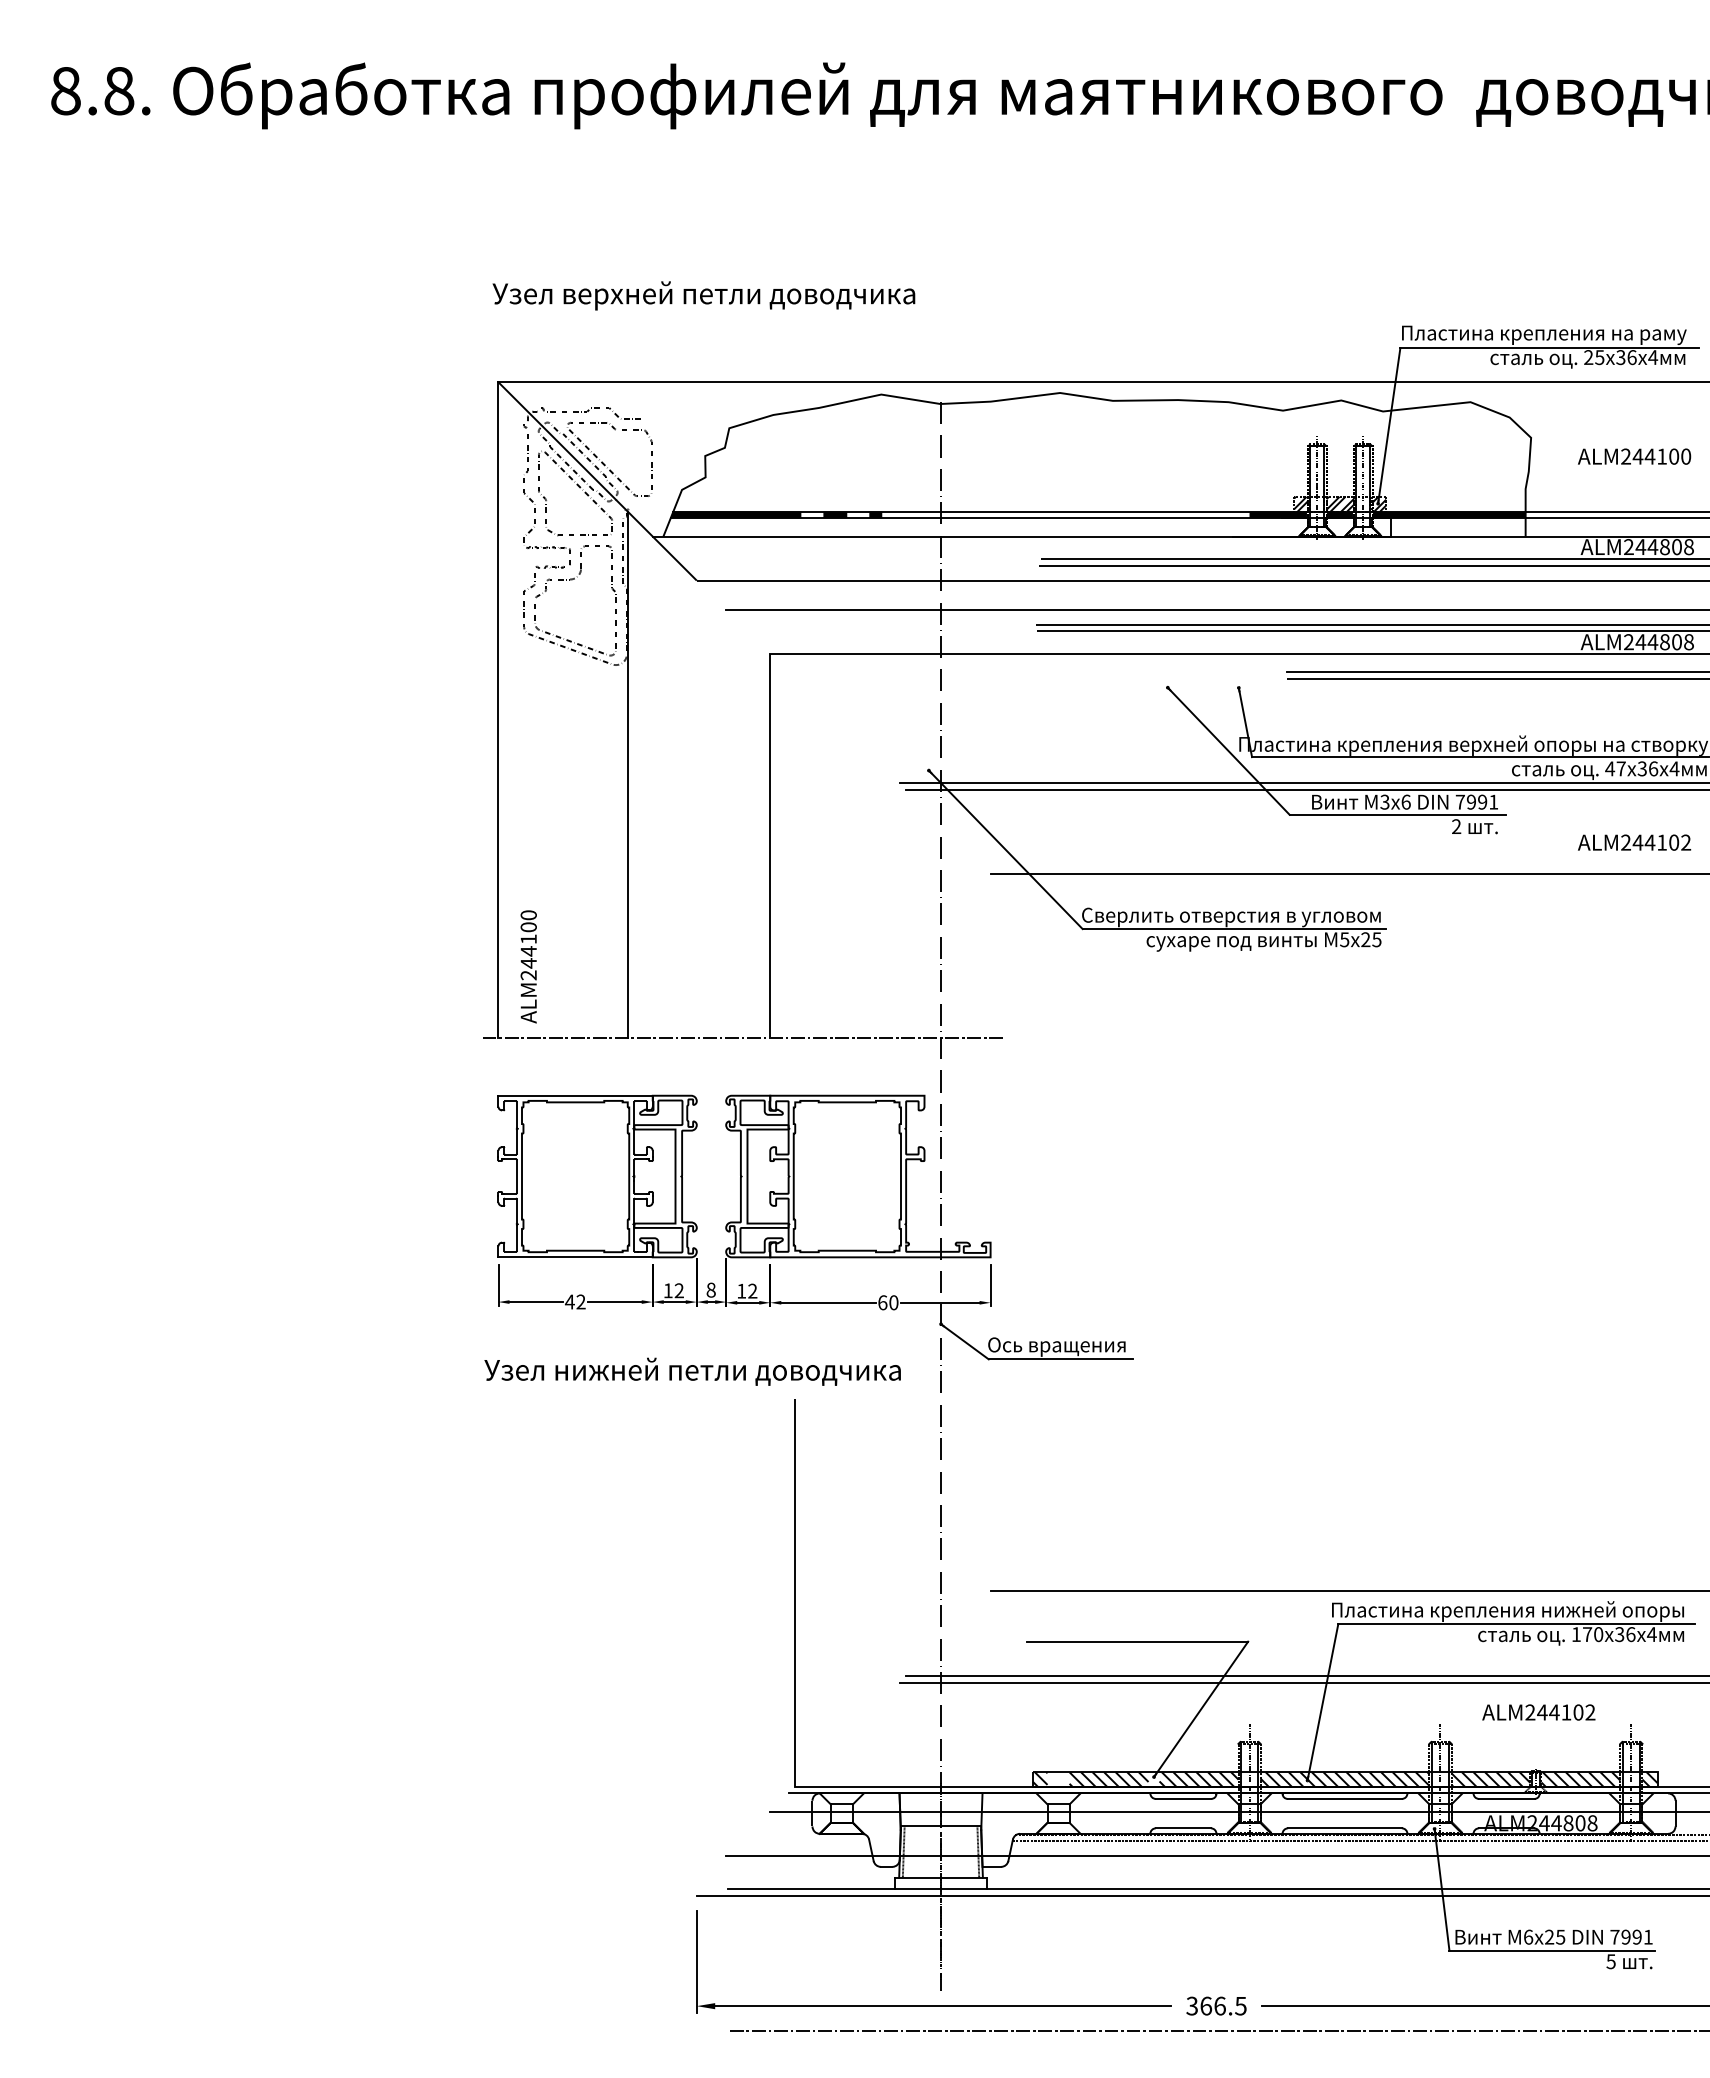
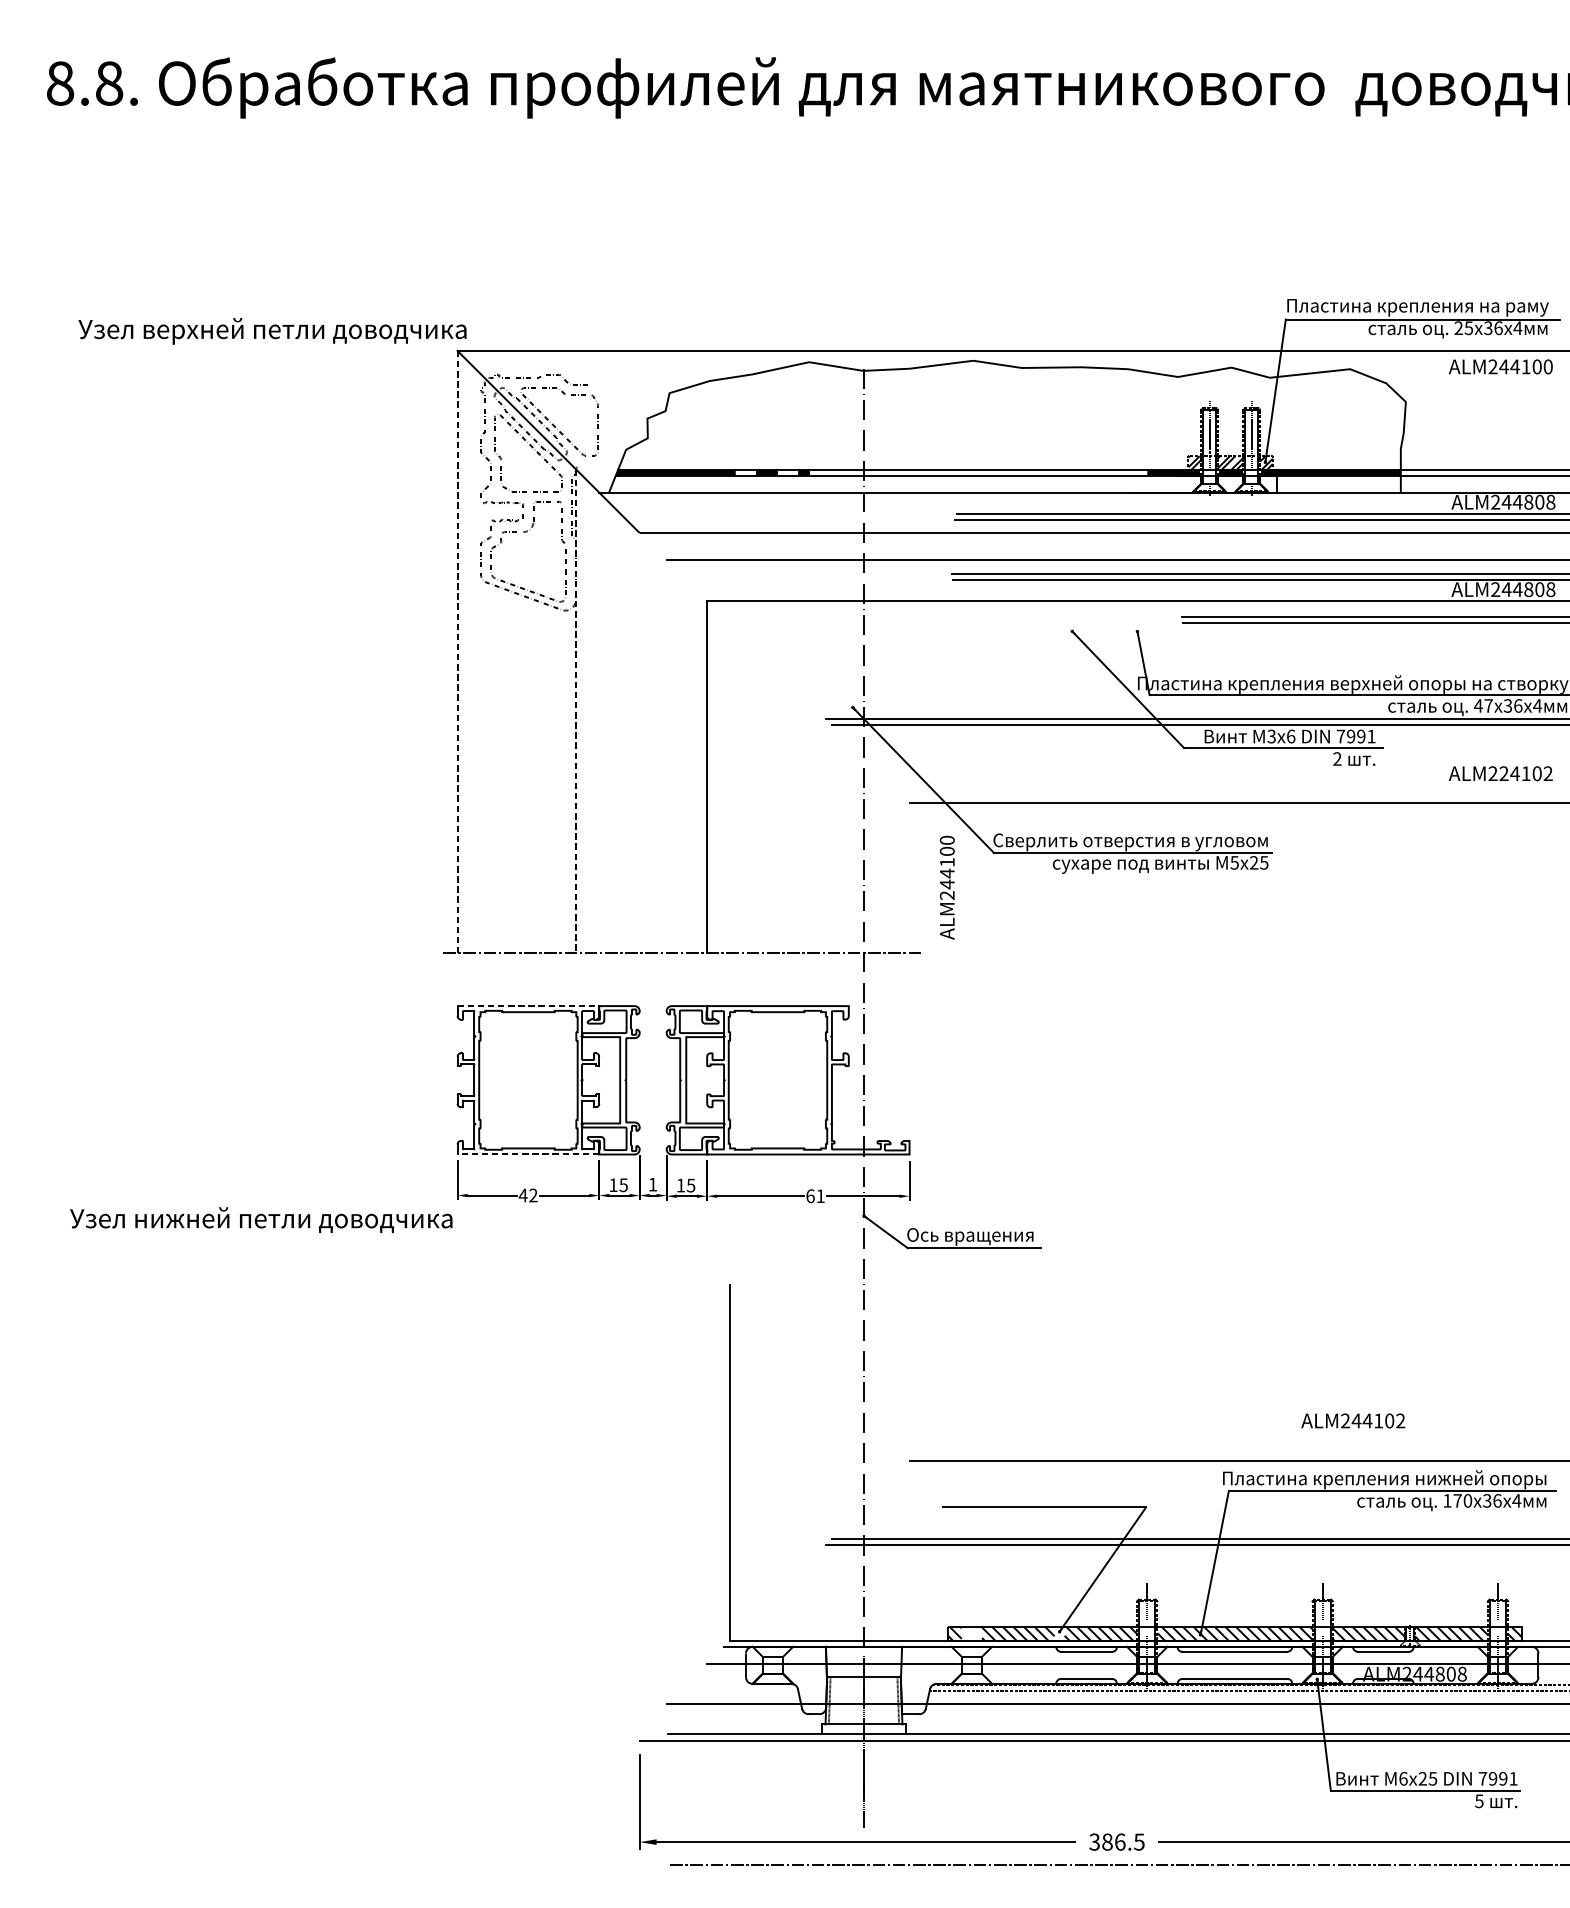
text: (703, 295) -> (272, 330), moved
text: (1634, 456) -> (1500, 366), moved
line: (498, 710) -> (457, 652), solid -> dashed
line: (627, 775) -> (576, 712), solid -> dashed
text: (1637, 842) -> (1503, 773), ALM244102 -> ALM224102
text: (528, 966) -> (947, 887), moved
line: (576, 1095) -> (529, 1005), solid -> dashed
line: (575, 1257) -> (528, 1154), solid -> dashed
text: (710, 1289) -> (652, 1184), 8 -> 1
text: (678, 1290) -> (622, 1184), 12 -> 15
text: (752, 1290) -> (690, 1184), 12 -> 15
text: (893, 1302) -> (820, 1195), 60 -> 61
text: (692, 1371) -> (261, 1219), moved
text: (1538, 1712) -> (1352, 1420), moved
text: (1206, 2005) -> (1107, 1841), 366.5 -> 386.5

